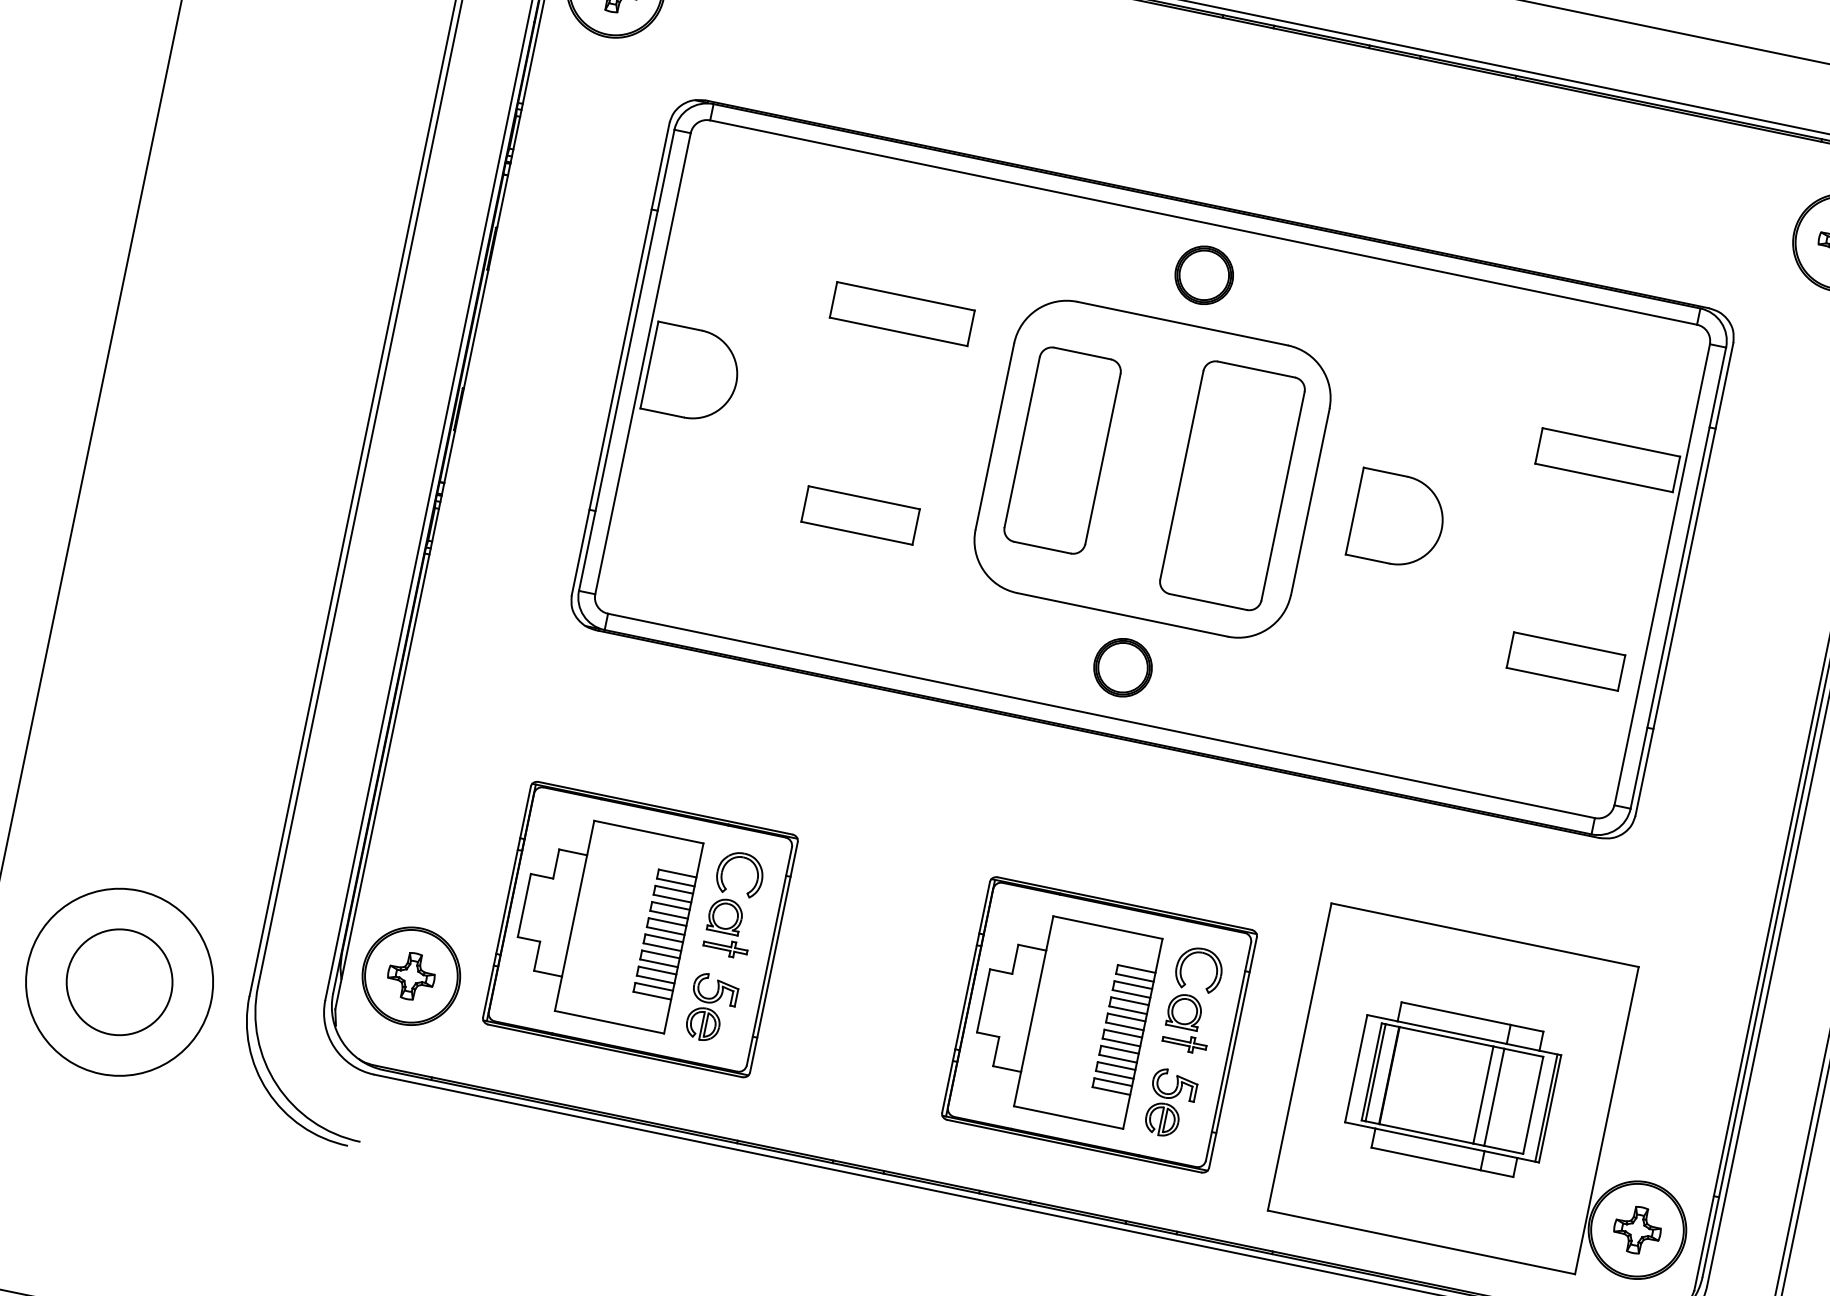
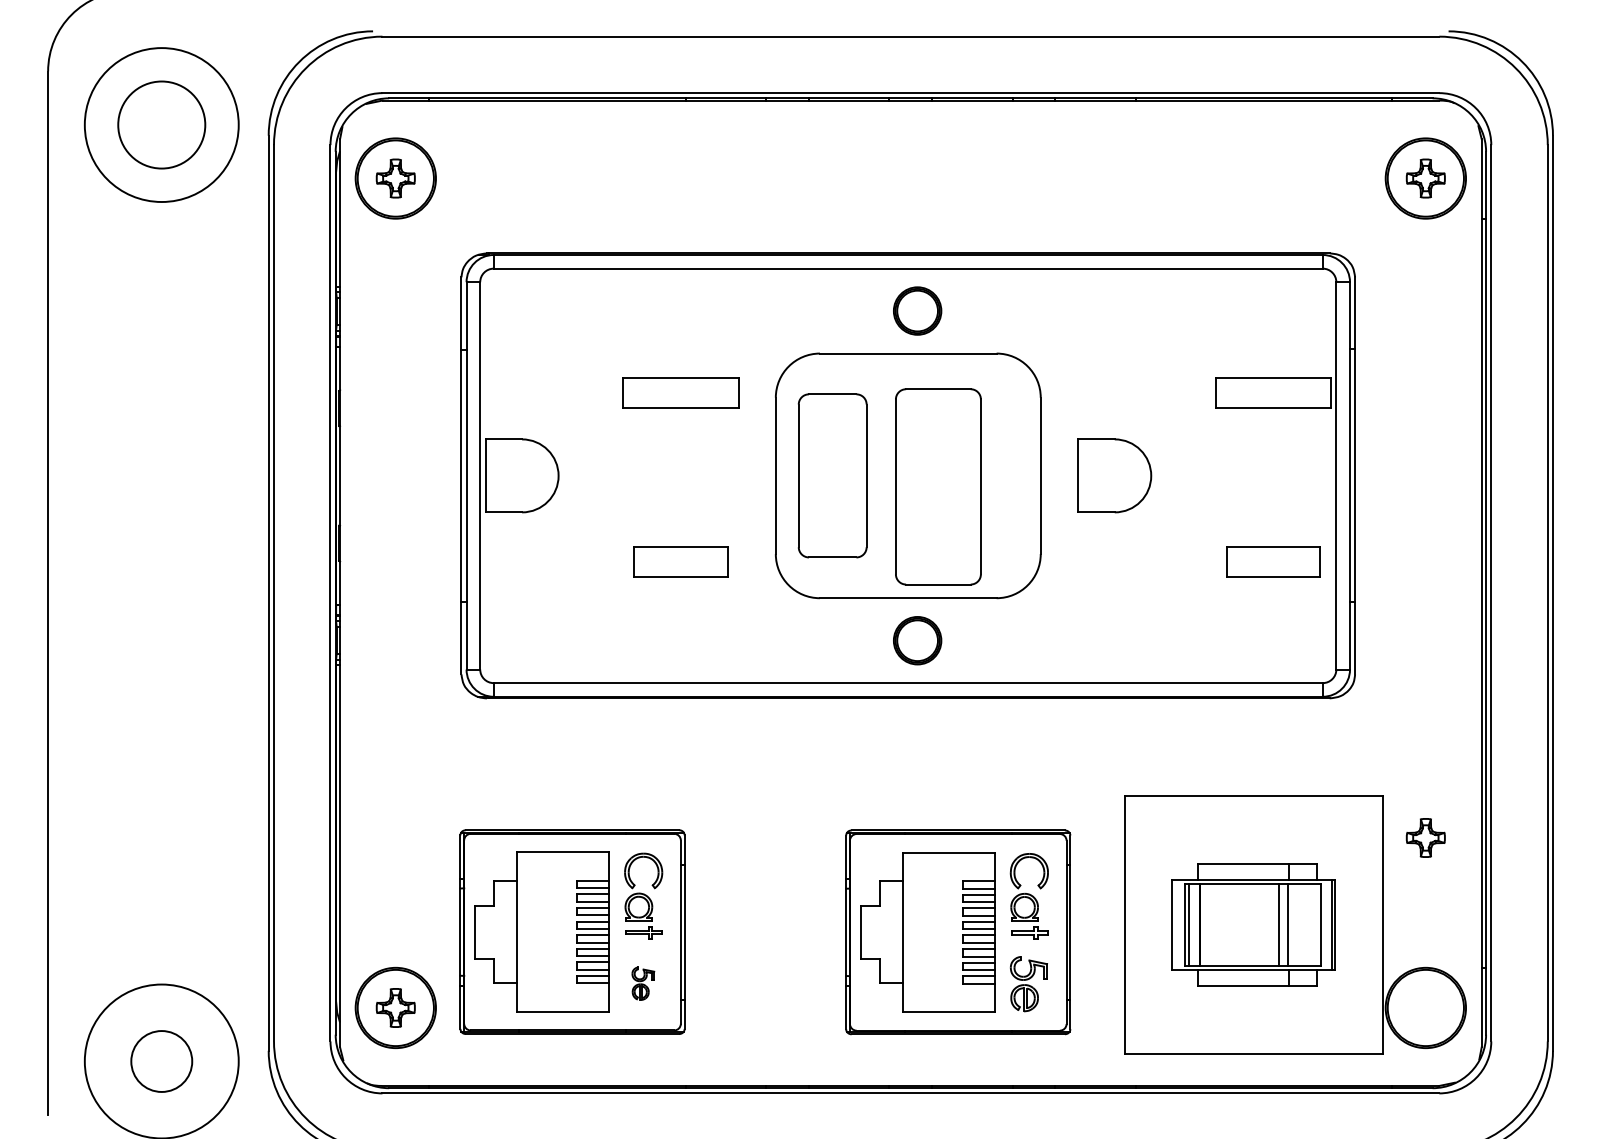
part: (1232, 485) -> (938, 486), moved
circle: (119, 982) -> (161, 1061), size x0.7
part: (712, 1008) -> (643, 983), size x0.6
part: (1637, 1229) -> (1425, 837), moved

